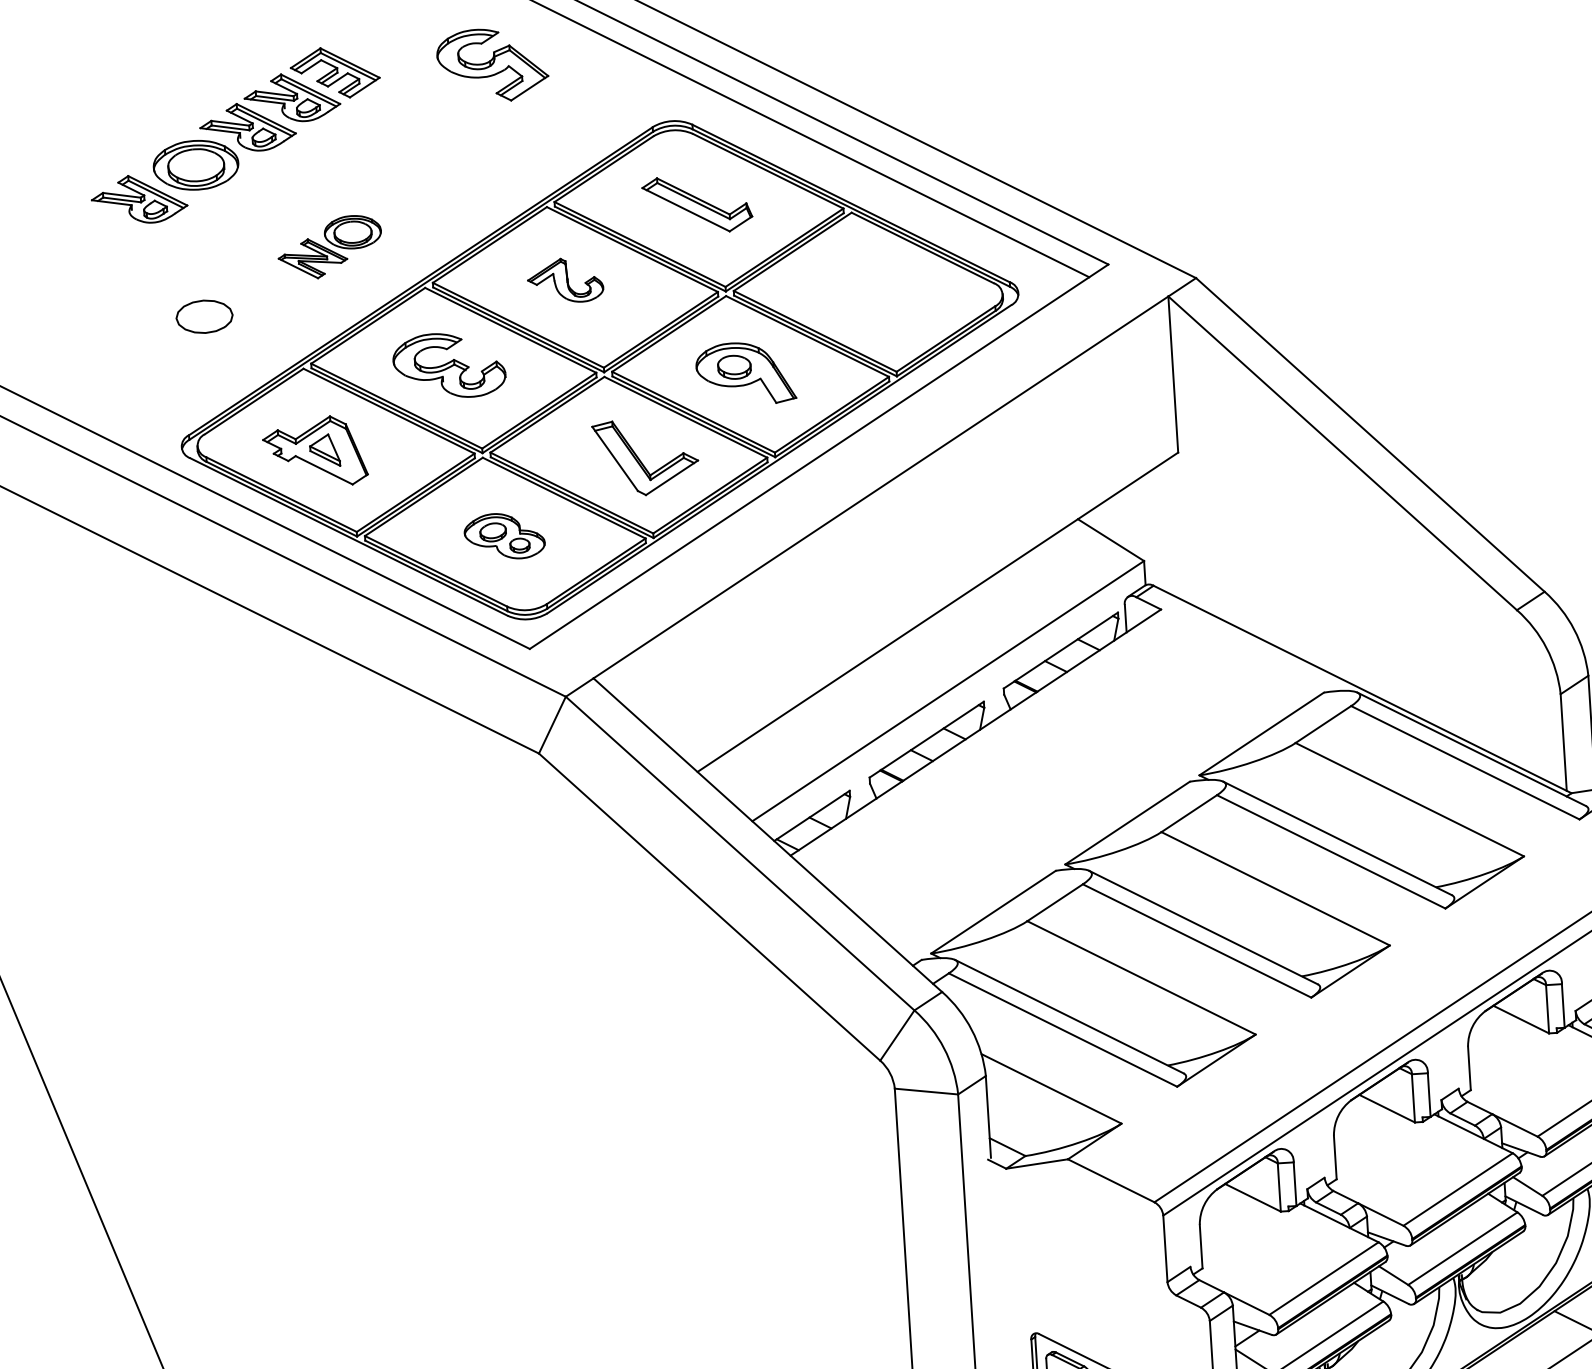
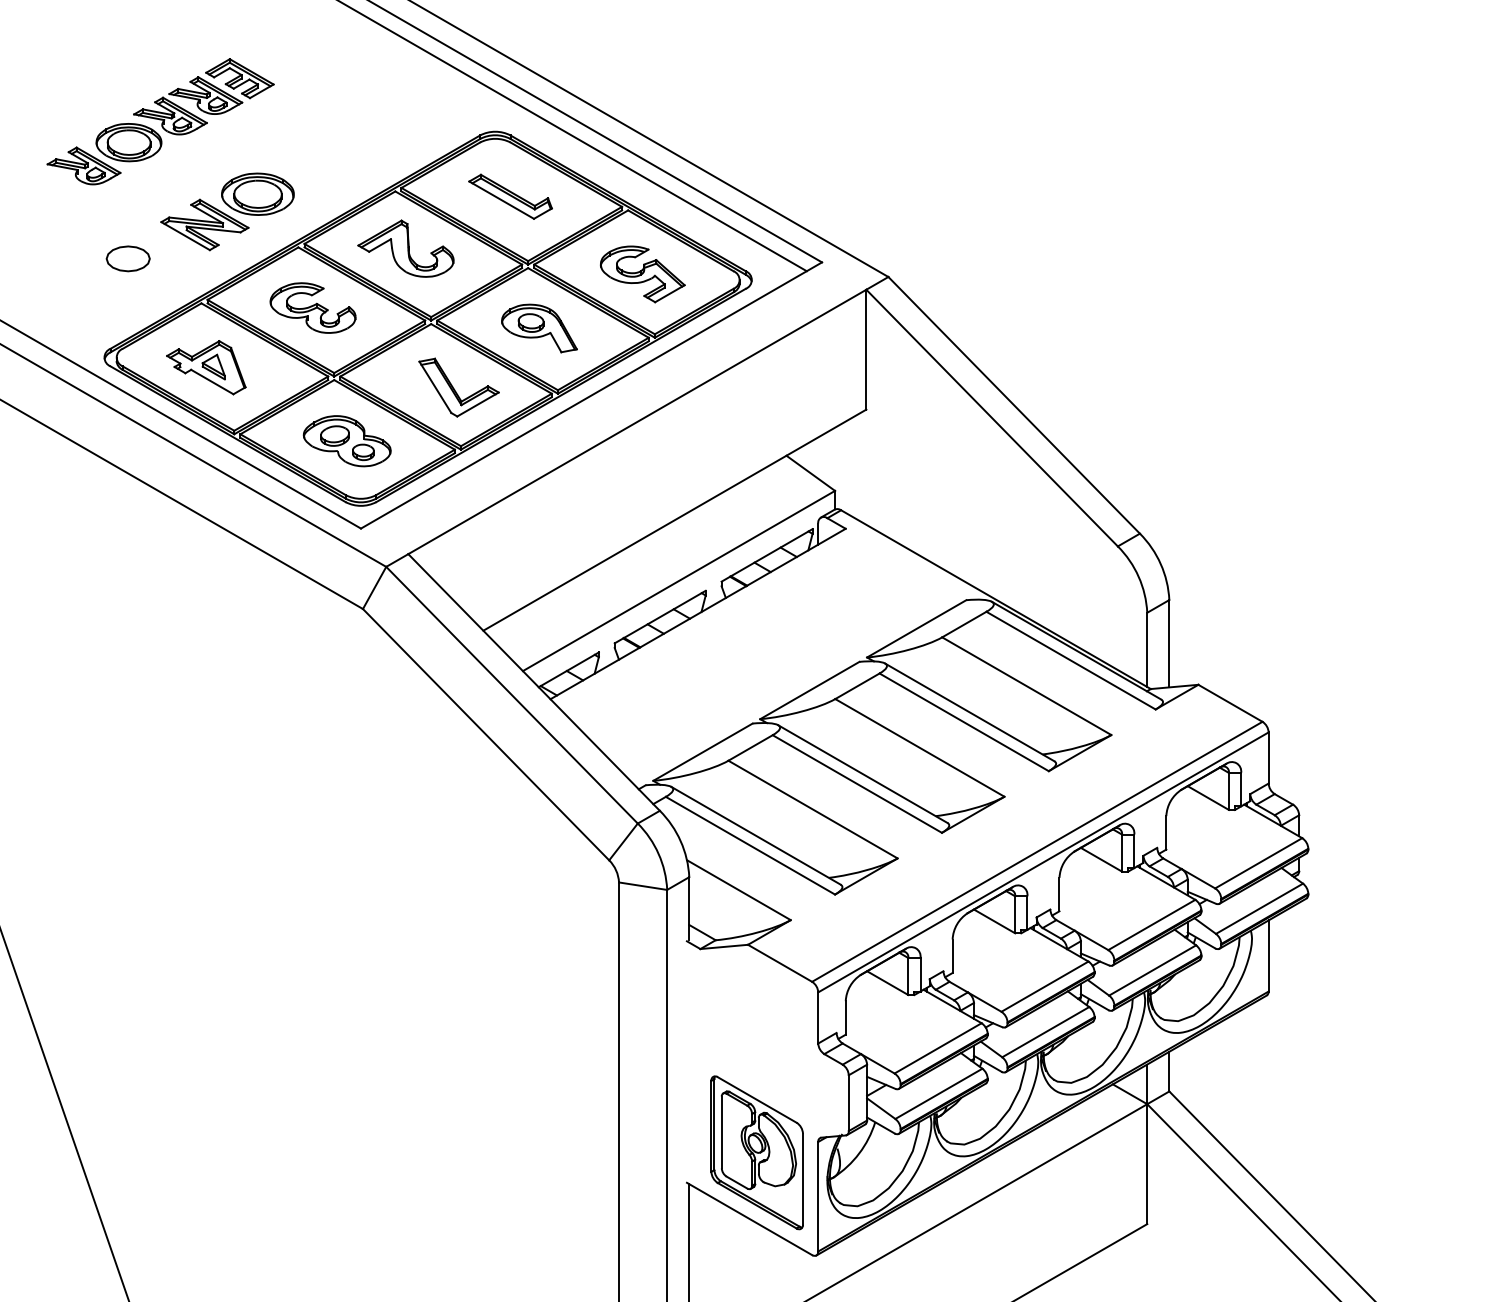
part: (492, 65) -> (642, 274), moved
part: (329, 246) -> (227, 211), size x1.67
part: (564, 280) -> (405, 248), size x1.67
part: (503, 536) -> (346, 441), size x1.43

